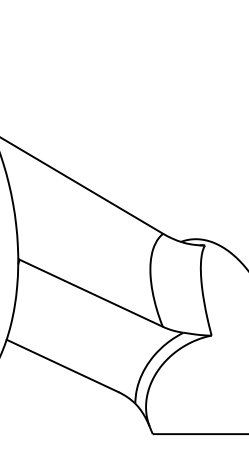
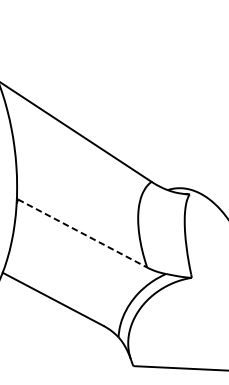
line: (91, 293) -> (82, 233), solid -> dashed

